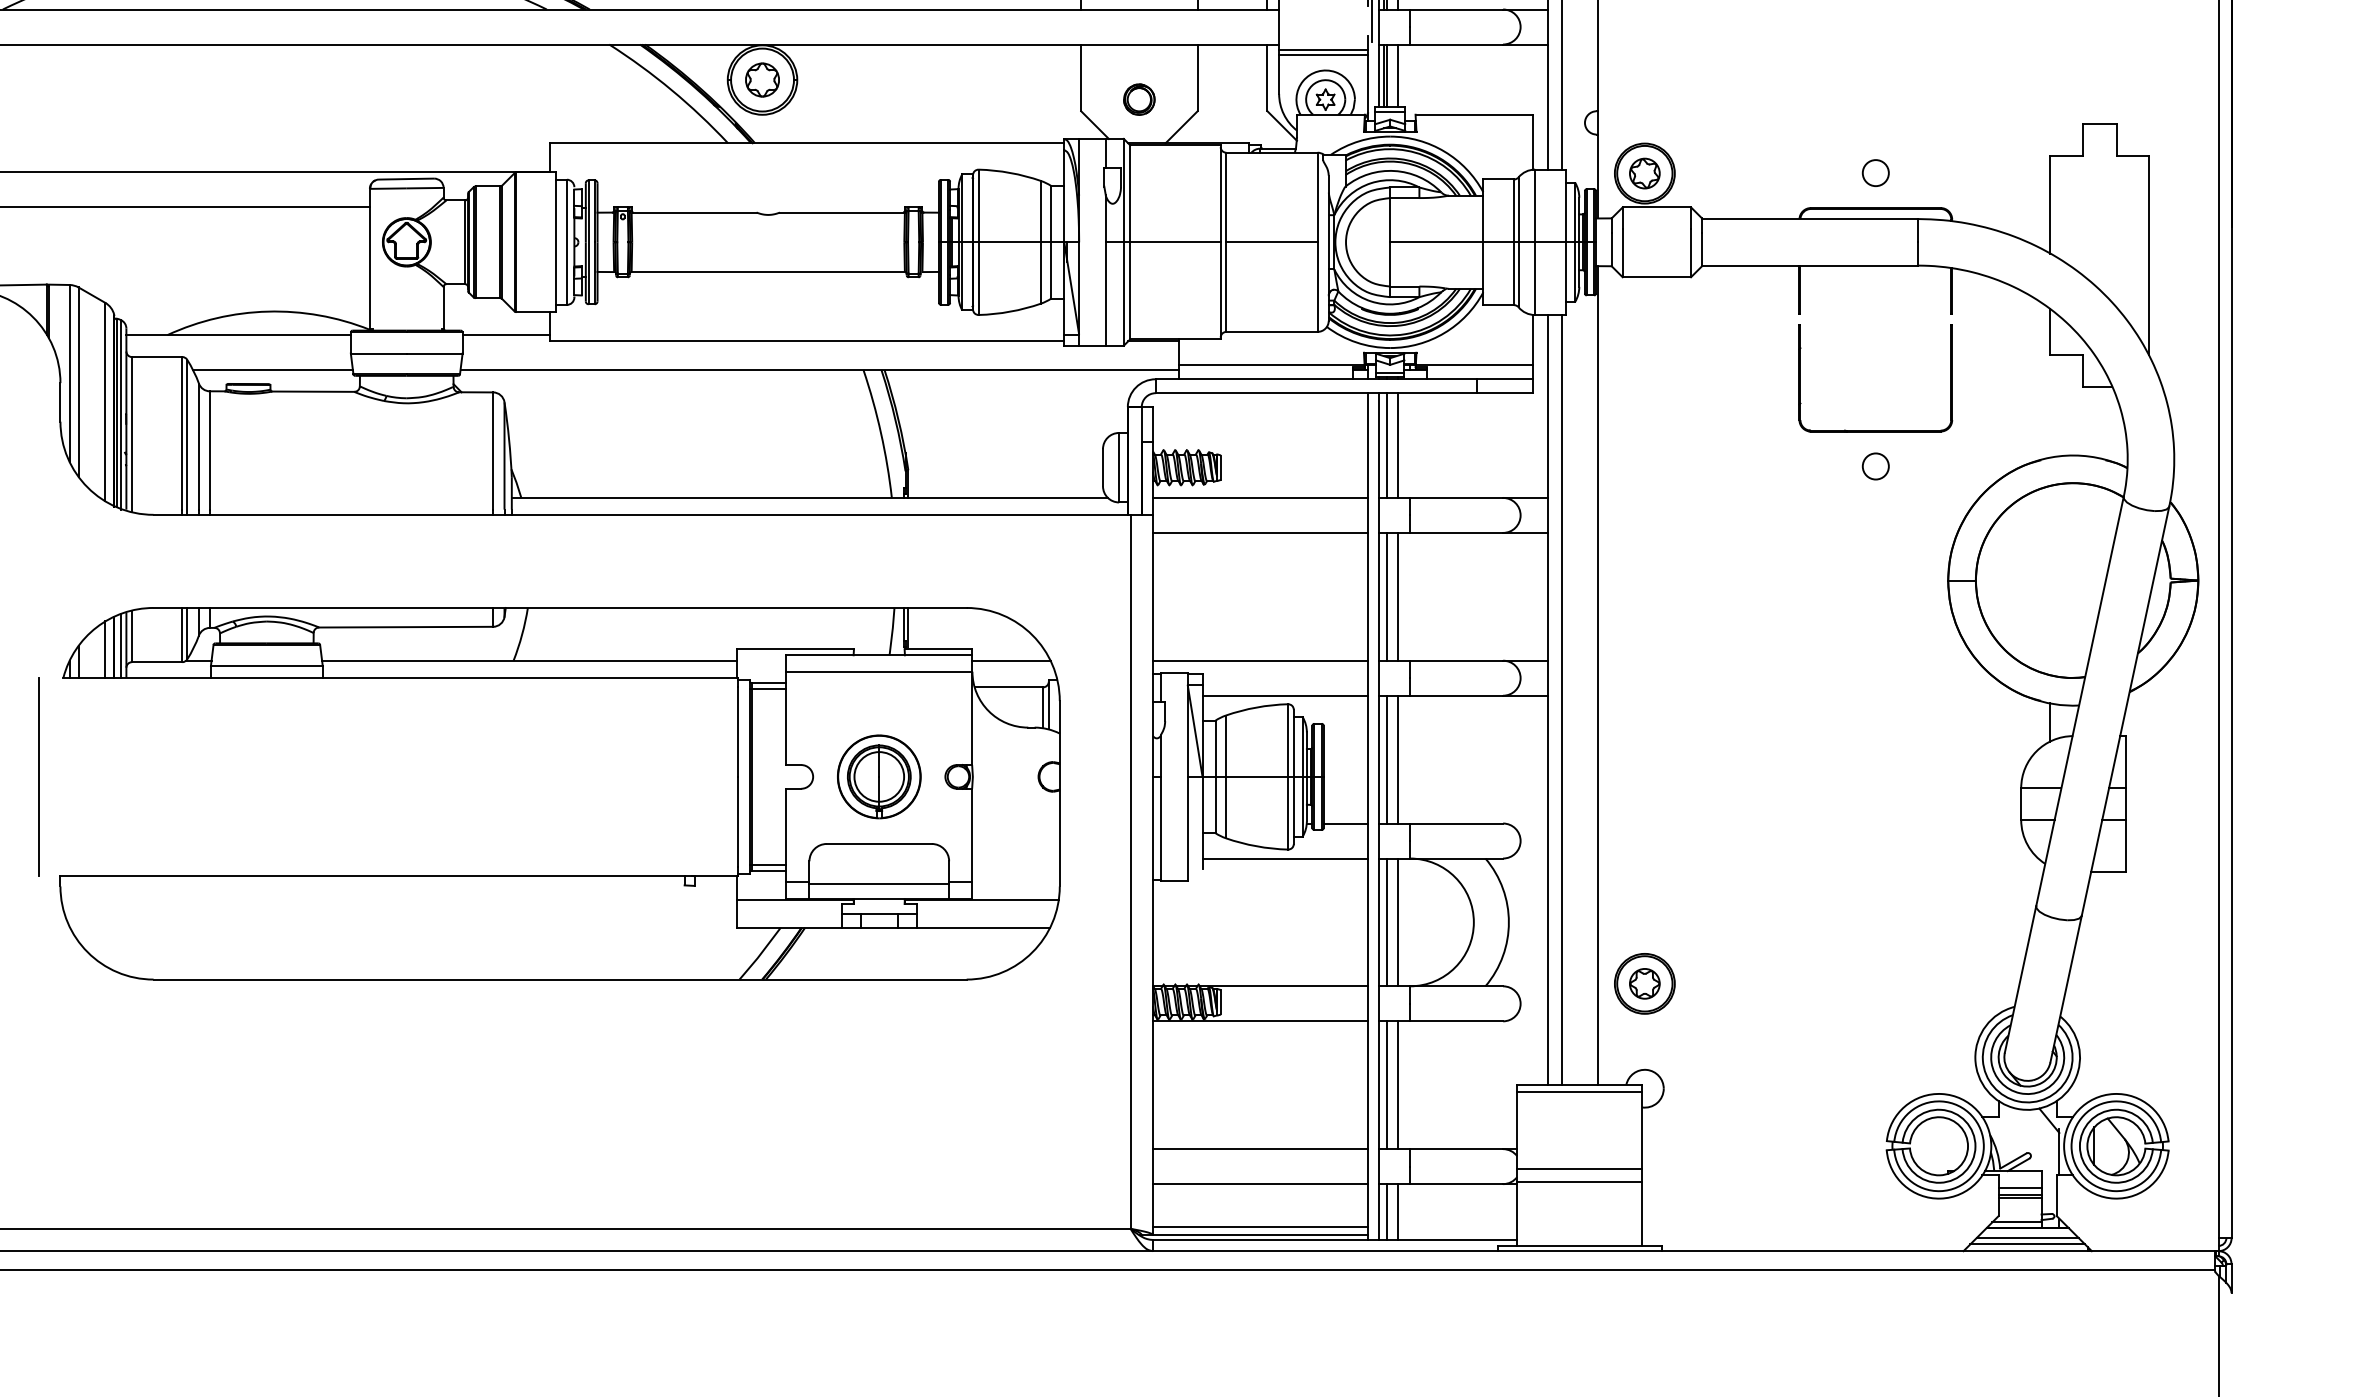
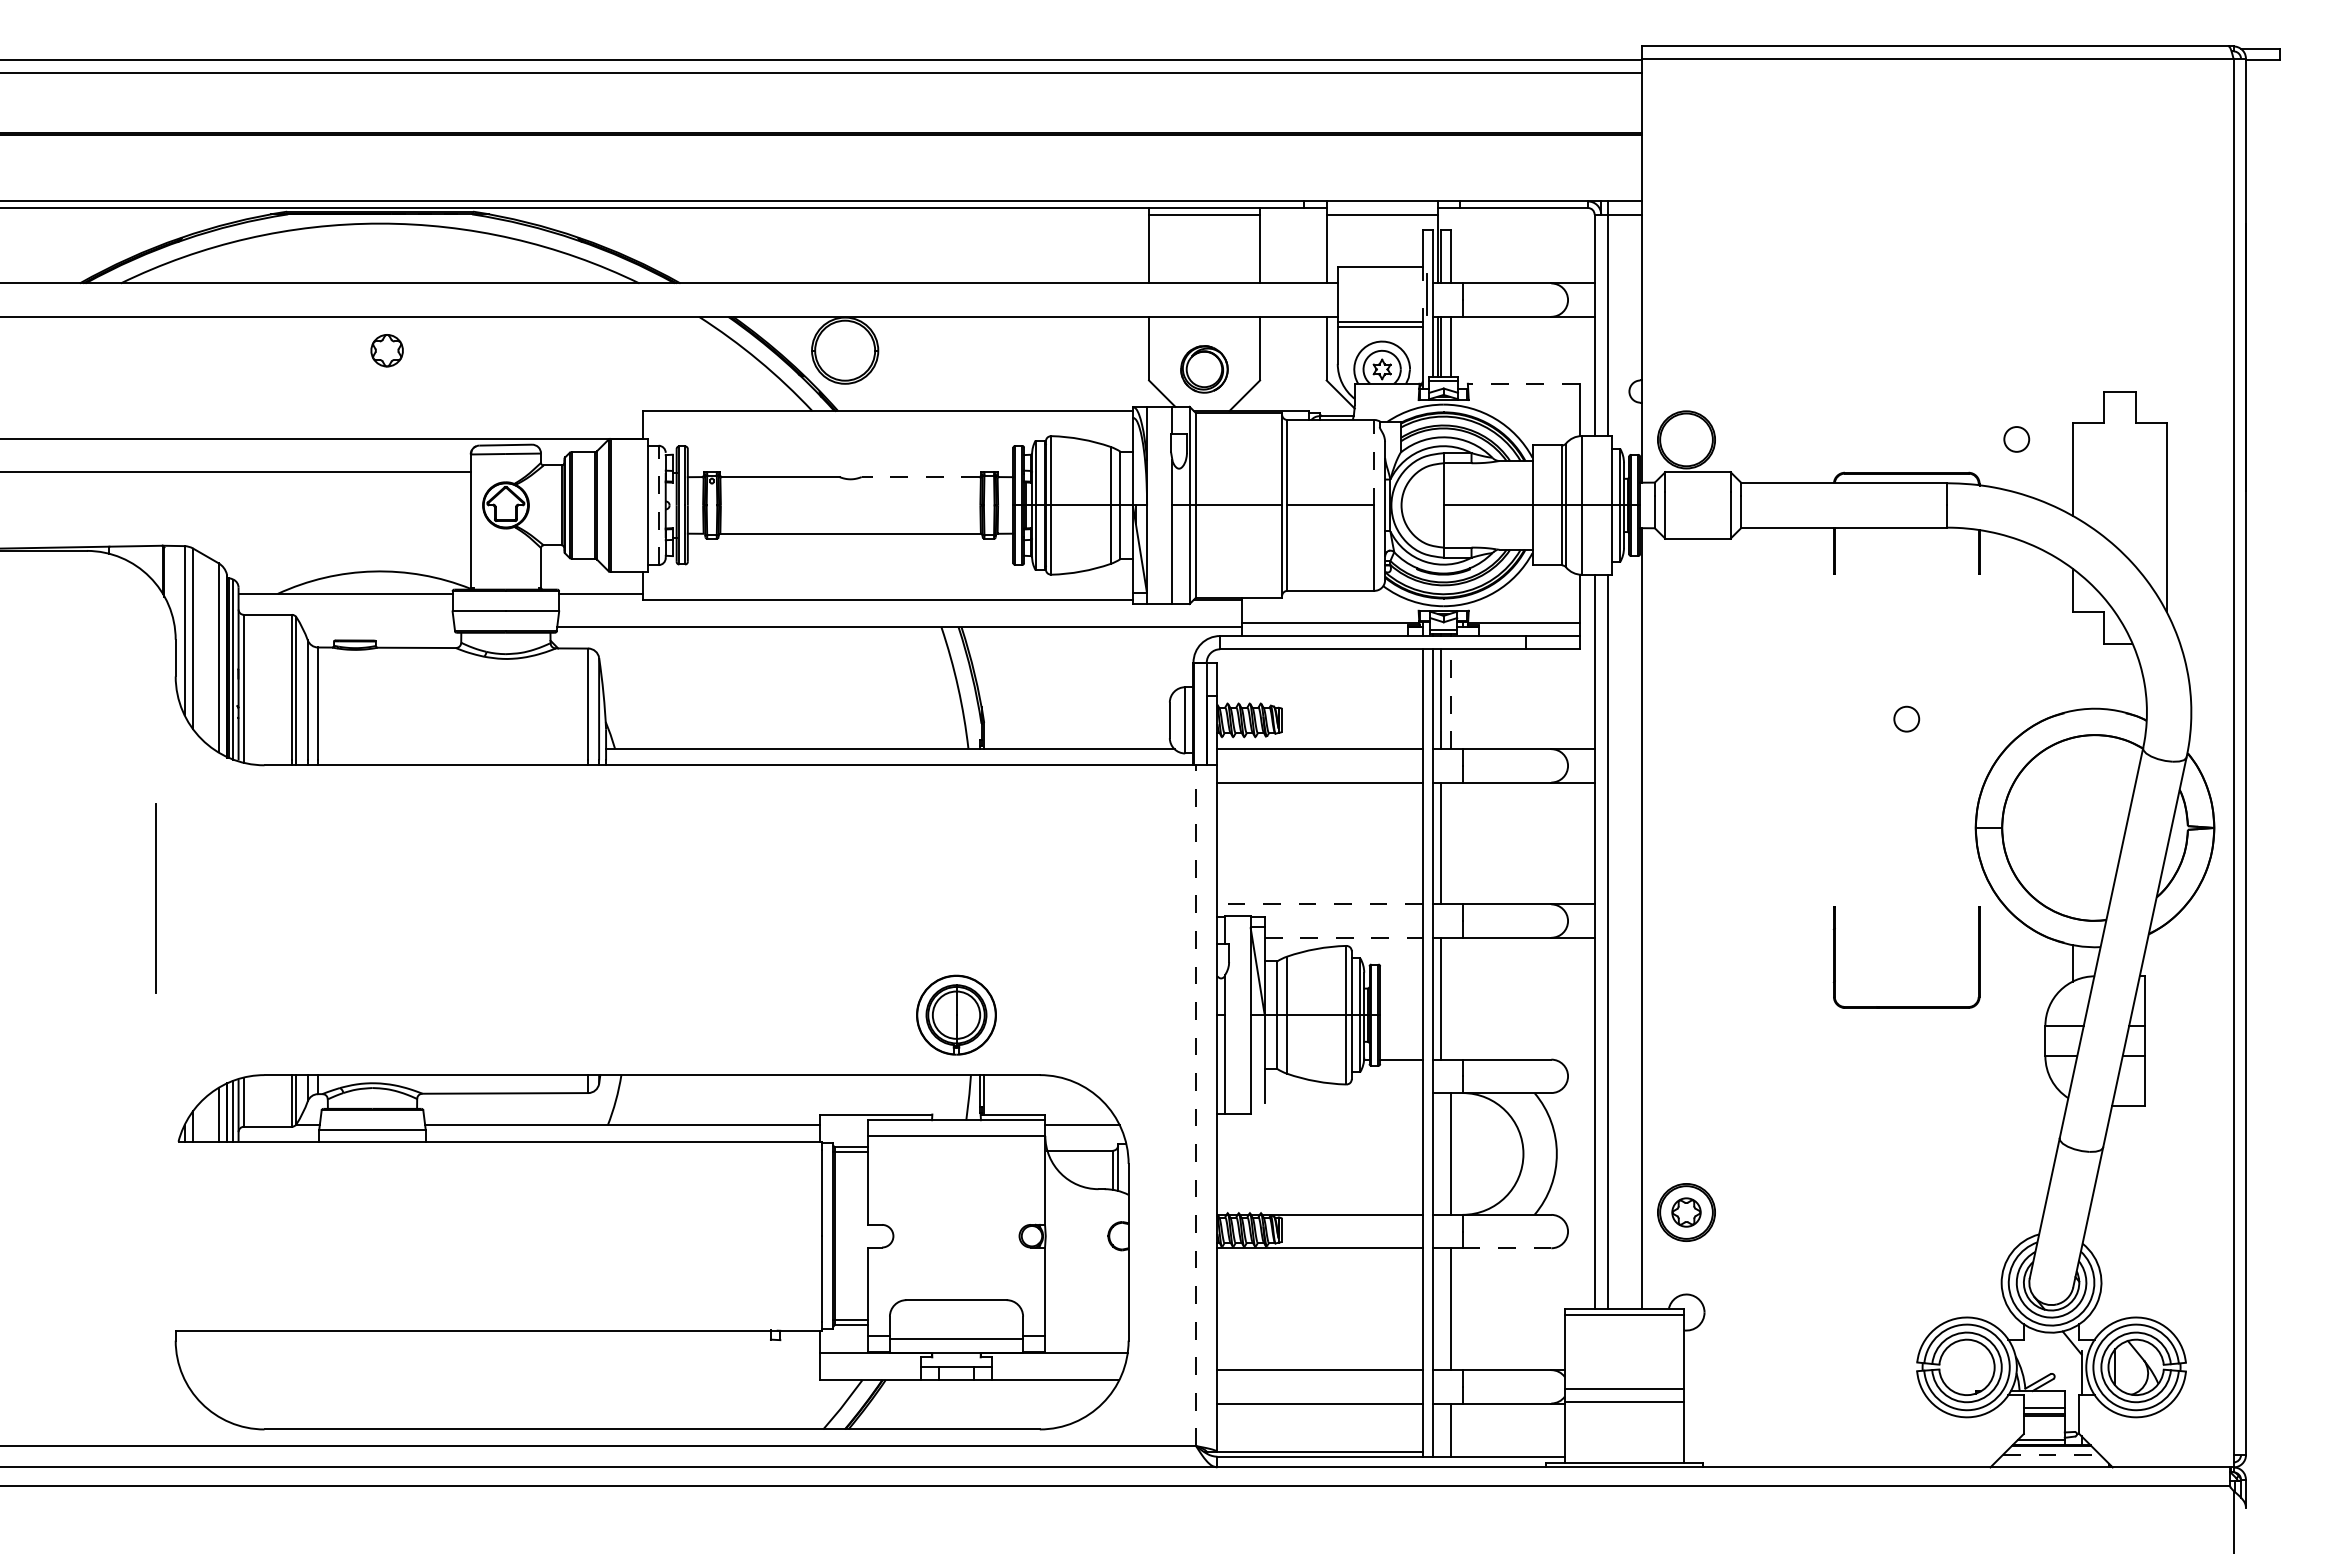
part: (761, 79) -> (386, 350), moved
part: (1139, 99) -> (1204, 369), size x1.6
line: (1473, 114) -> (1523, 383), solid -> dashed
part: (1644, 173) -> (1686, 439), removed
circle: (1875, 173) -> (2016, 439), moved
line: (1317, 197) -> (1374, 462), solid -> dashed
line: (841, 213) -> (920, 477), solid -> dashed
line: (566, 242) -> (658, 505), solid -> dashed
line: (273, 370) -> (378, 627), removed
part: (1875, 430) -> (1906, 1006), moved
line: (1397, 445) -> (1450, 699), solid -> dashed
line: (1397, 596) -> (1450, 843), removed
line: (1261, 660) -> (1320, 904), solid -> dashed
line: (1286, 695) -> (1344, 937), solid -> dashed
line: (1397, 759) -> (1450, 998), removed
line: (39, 777) -> (155, 898), moved
line: (1285, 859) -> (1343, 1093), removed
line: (1130, 871) -> (1196, 1105), solid -> dashed
part: (559, 875) -> (651, 1330), moved
line: (1386, 921) -> (1440, 1153), removed
line: (1457, 1021) -> (1507, 1248), solid -> dashed
line: (1386, 1085) -> (1440, 1309), removed
line: (1386, 1211) -> (1440, 1429), removed
line: (1259, 1227) -> (1319, 1444), removed
line: (2027, 1237) -> (2051, 1454), solid -> dashed
line: (2027, 1243) -> (2051, 1460), removed

